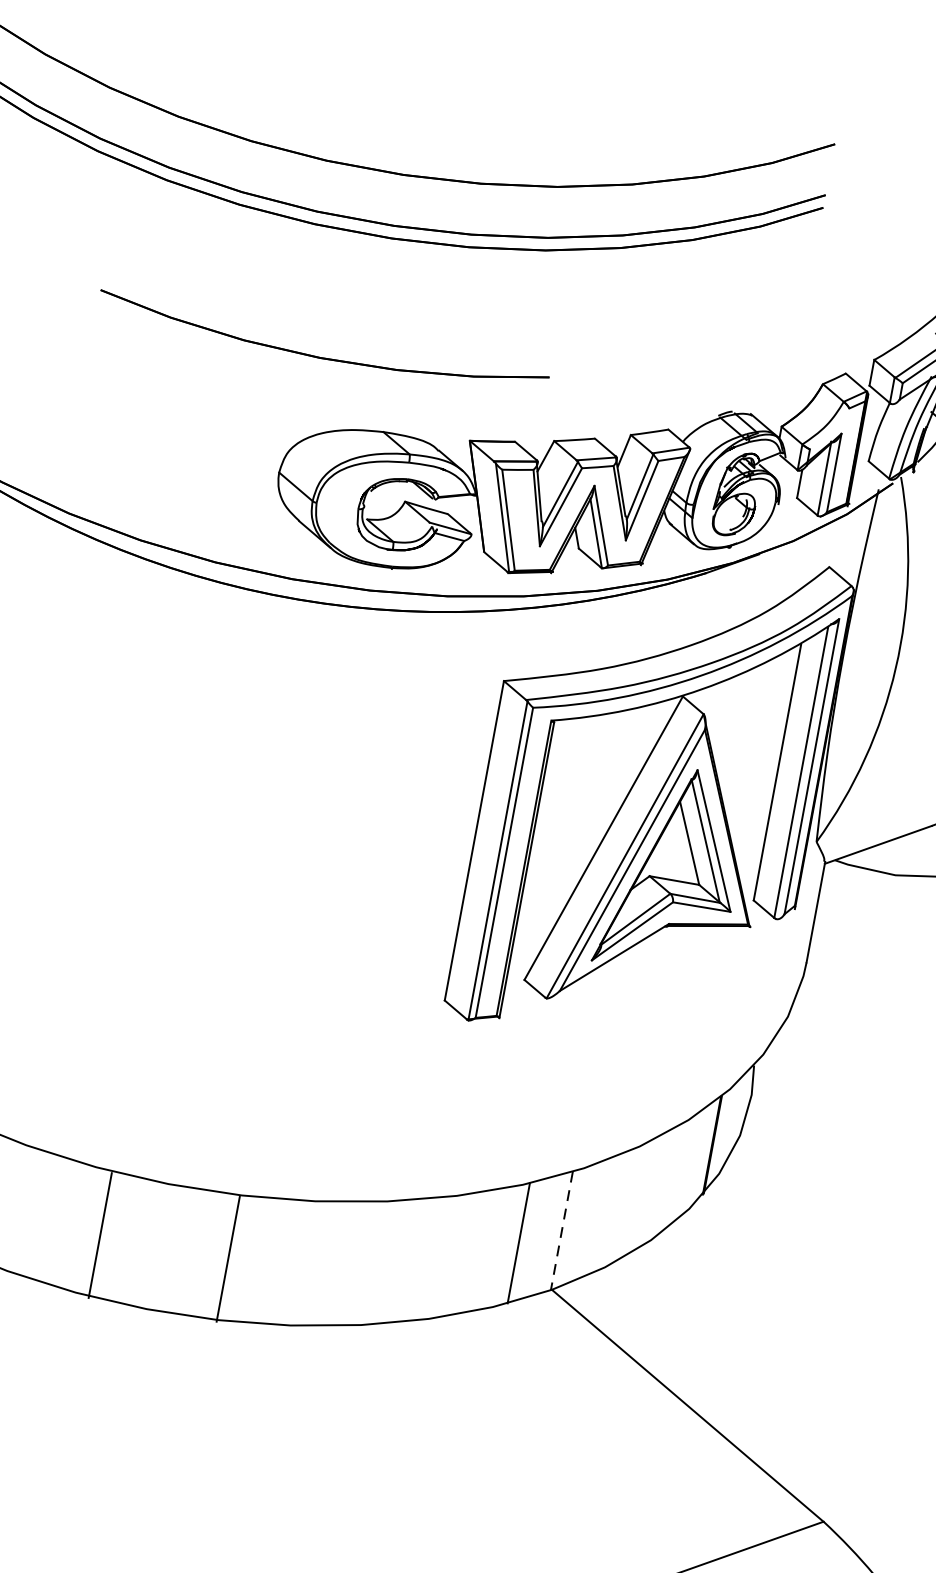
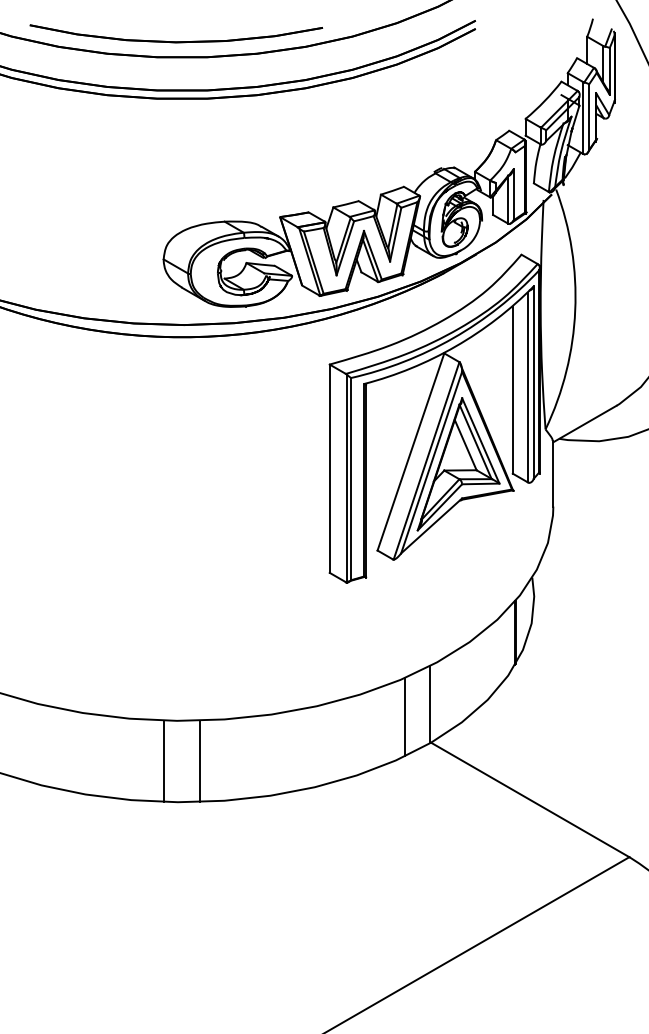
part: (321, 356) -> (176, 41), moved
line: (561, 1231) -> (430, 704), dashed -> solid
line: (101, 1234) -> (164, 760), moved
line: (228, 1258) -> (200, 760), moved

